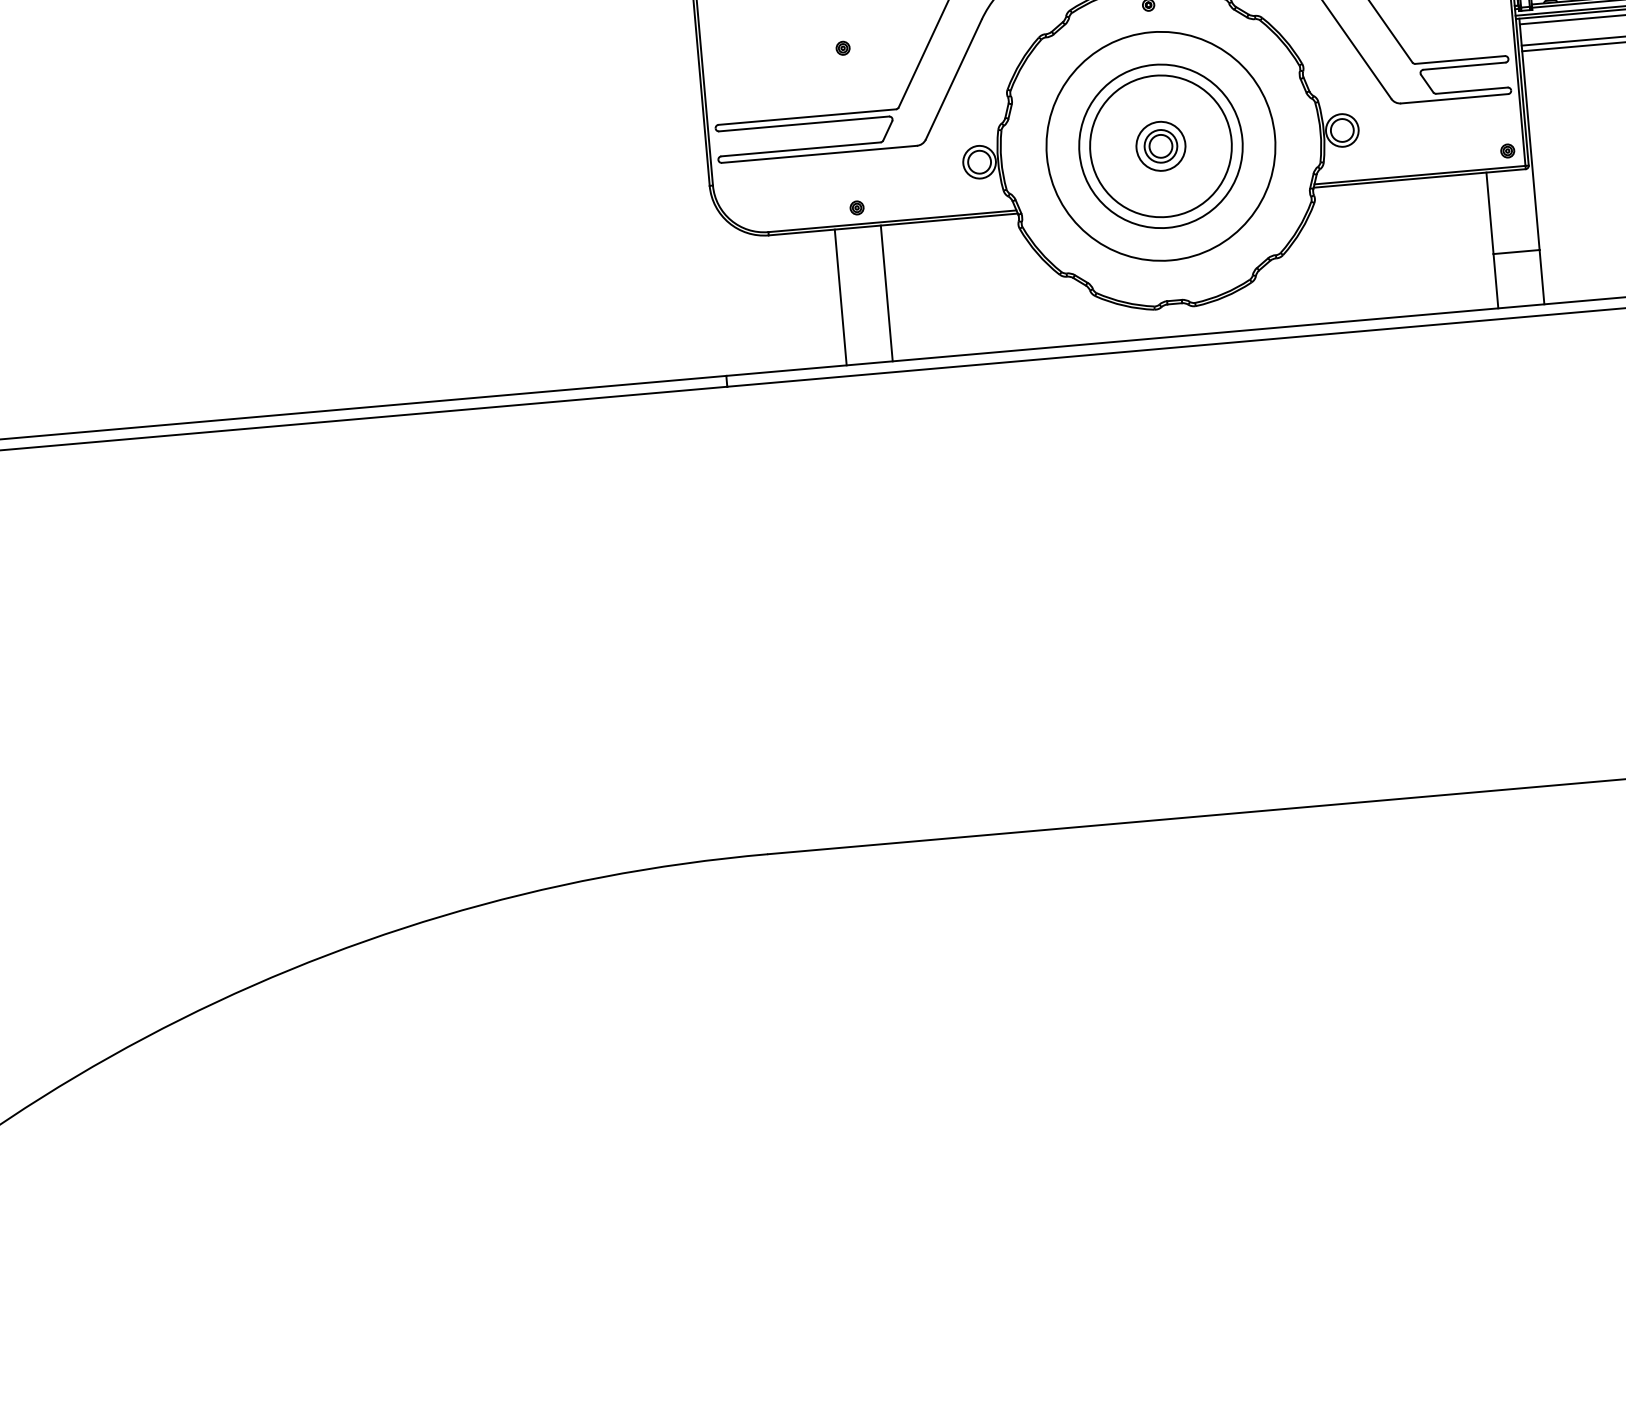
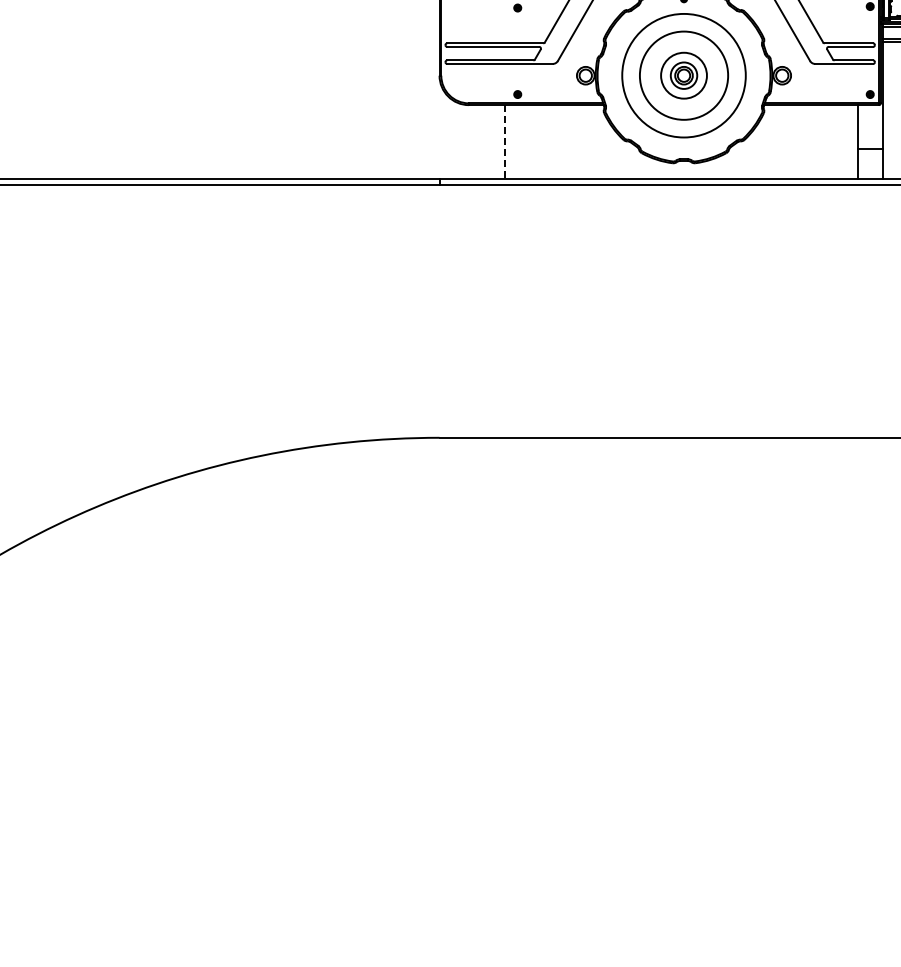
circle: (1159, 146) -> (683, 75), size x0.6
line: (886, 292) -> (529, 141), removed
line: (840, 296) -> (504, 141), solid -> dashed

